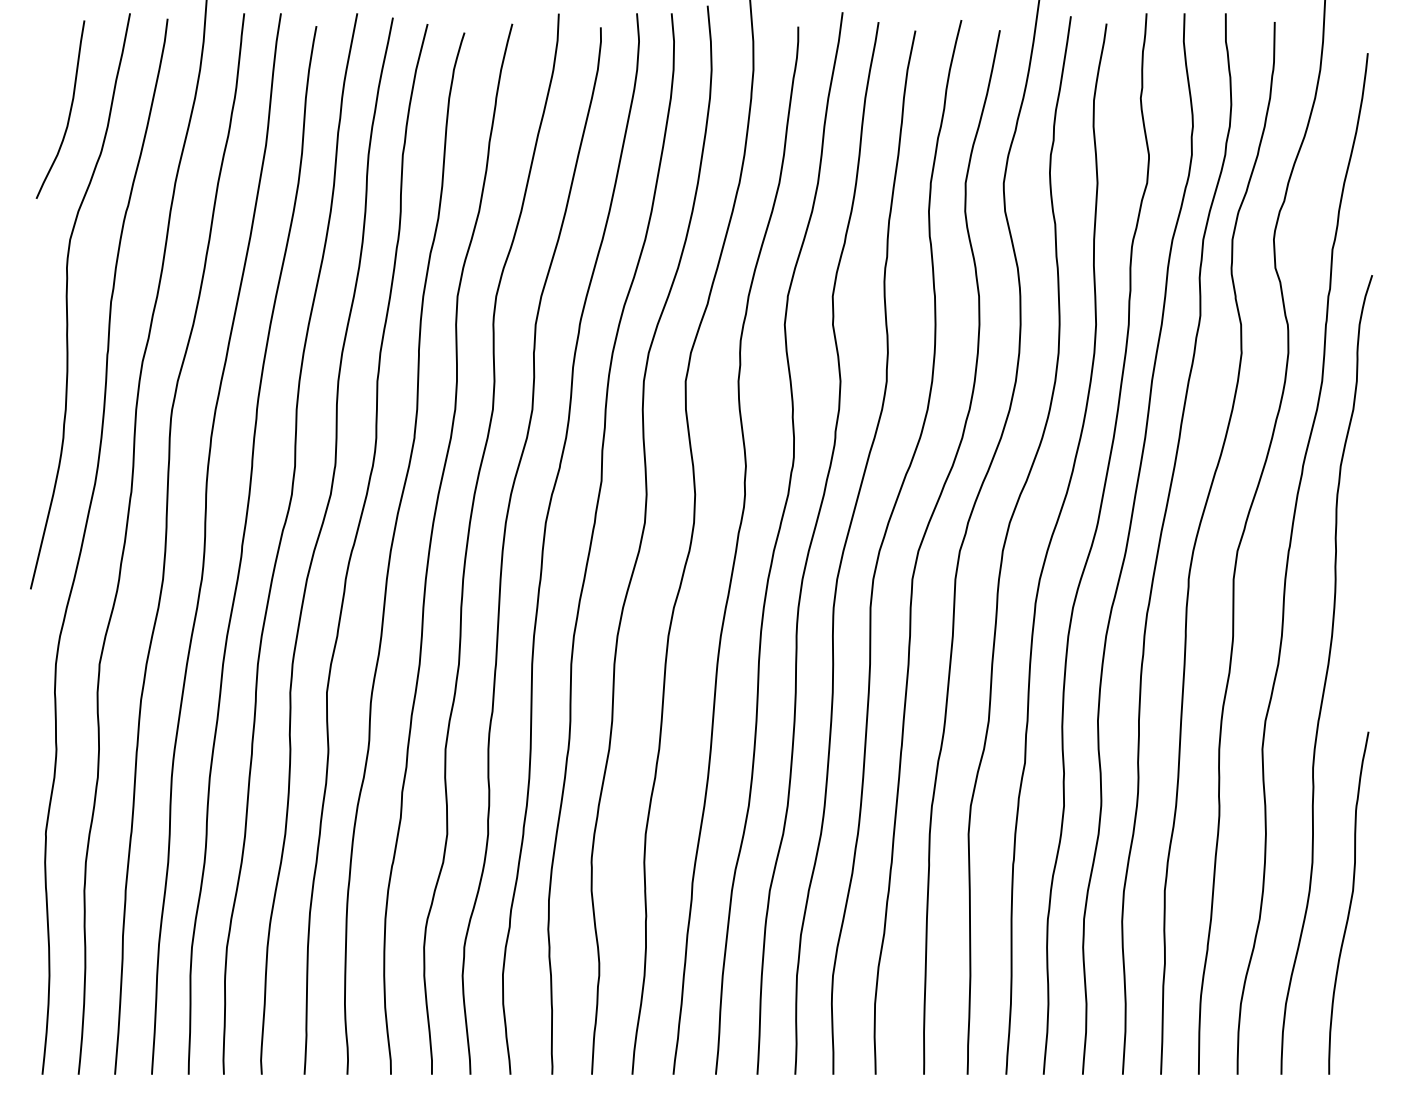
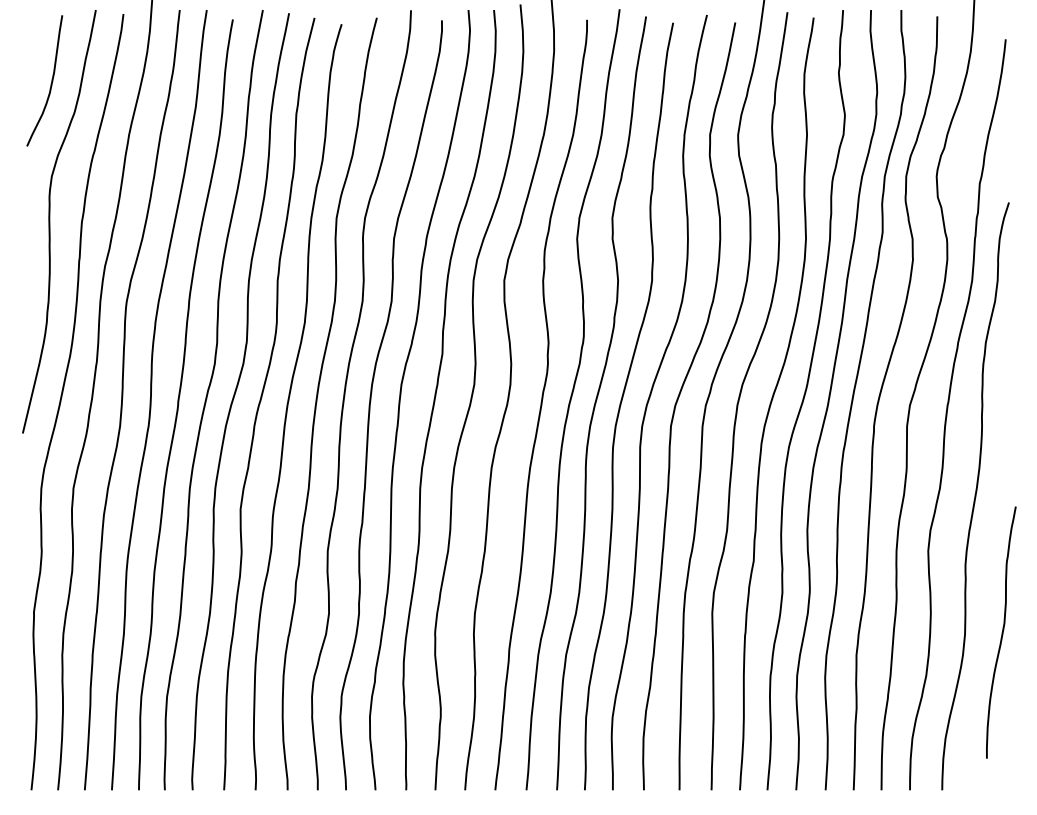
curve: (1349, 903) -> (1001, 632), moved

